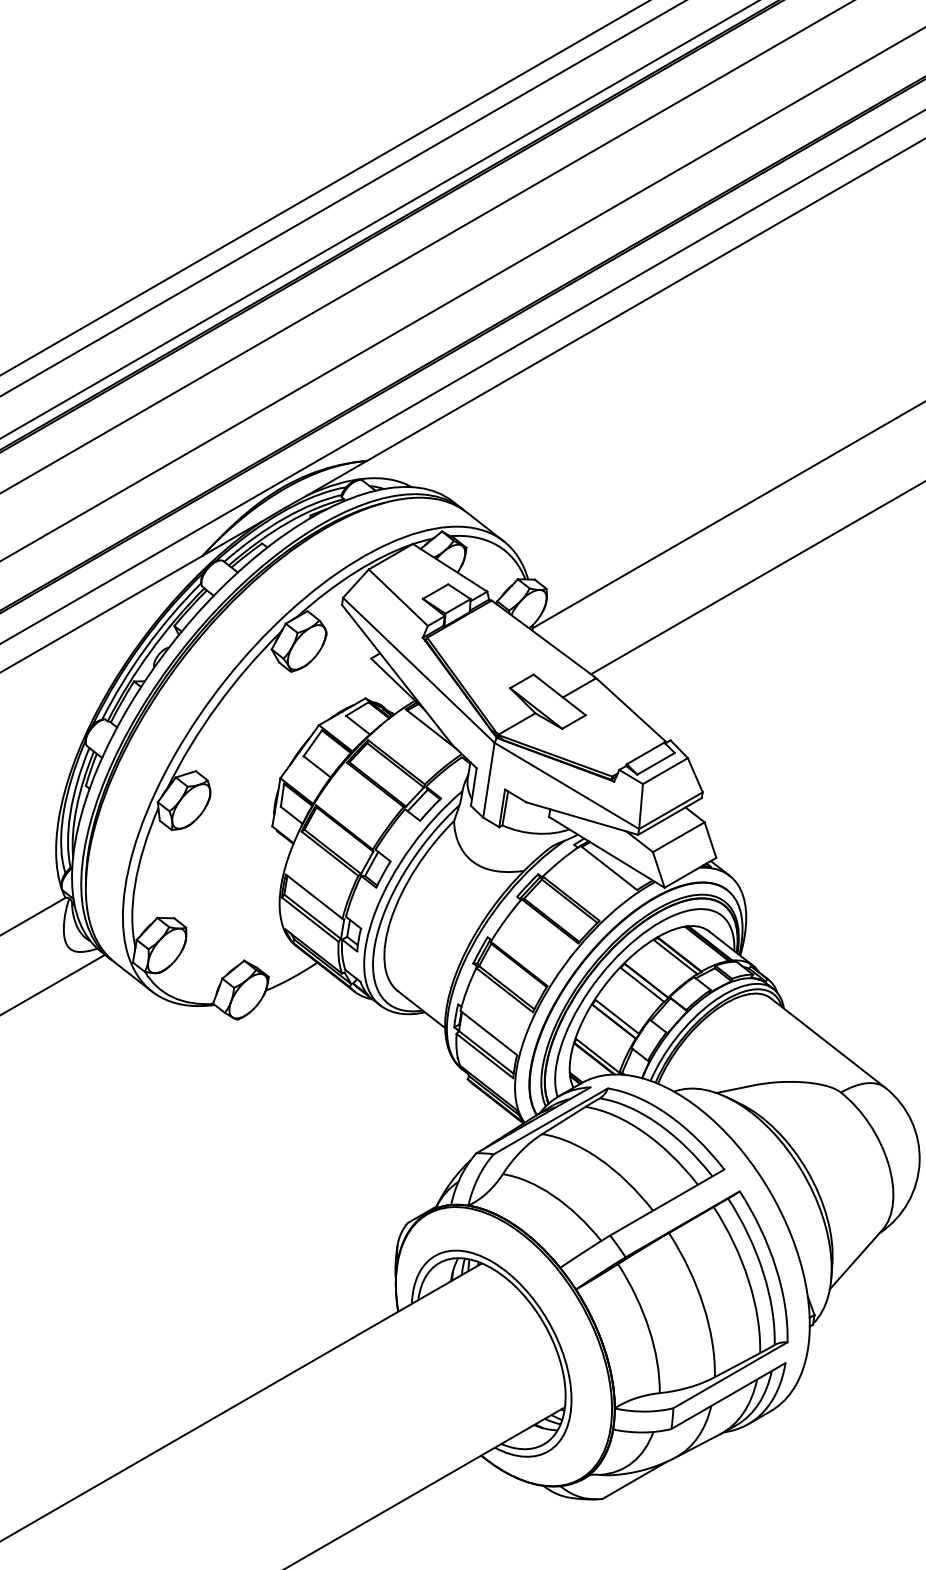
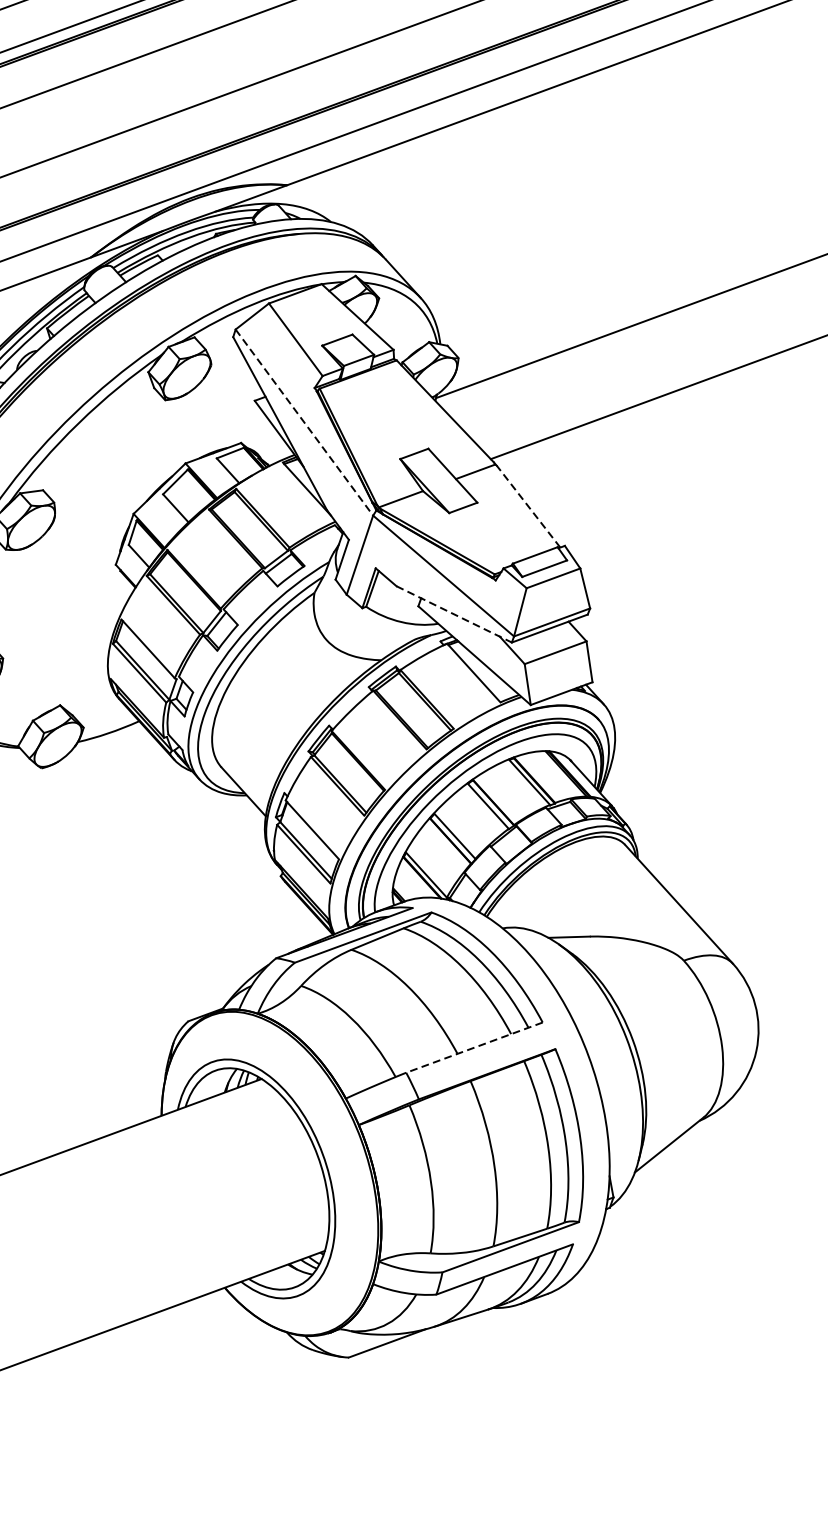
line: (418, 670) -> (304, 422), solid -> dashed
line: (631, 710) -> (528, 506), solid -> dashed
line: (582, 818) -> (454, 614), solid -> dashed
line: (667, 1202) -> (474, 1047), solid -> dashed

